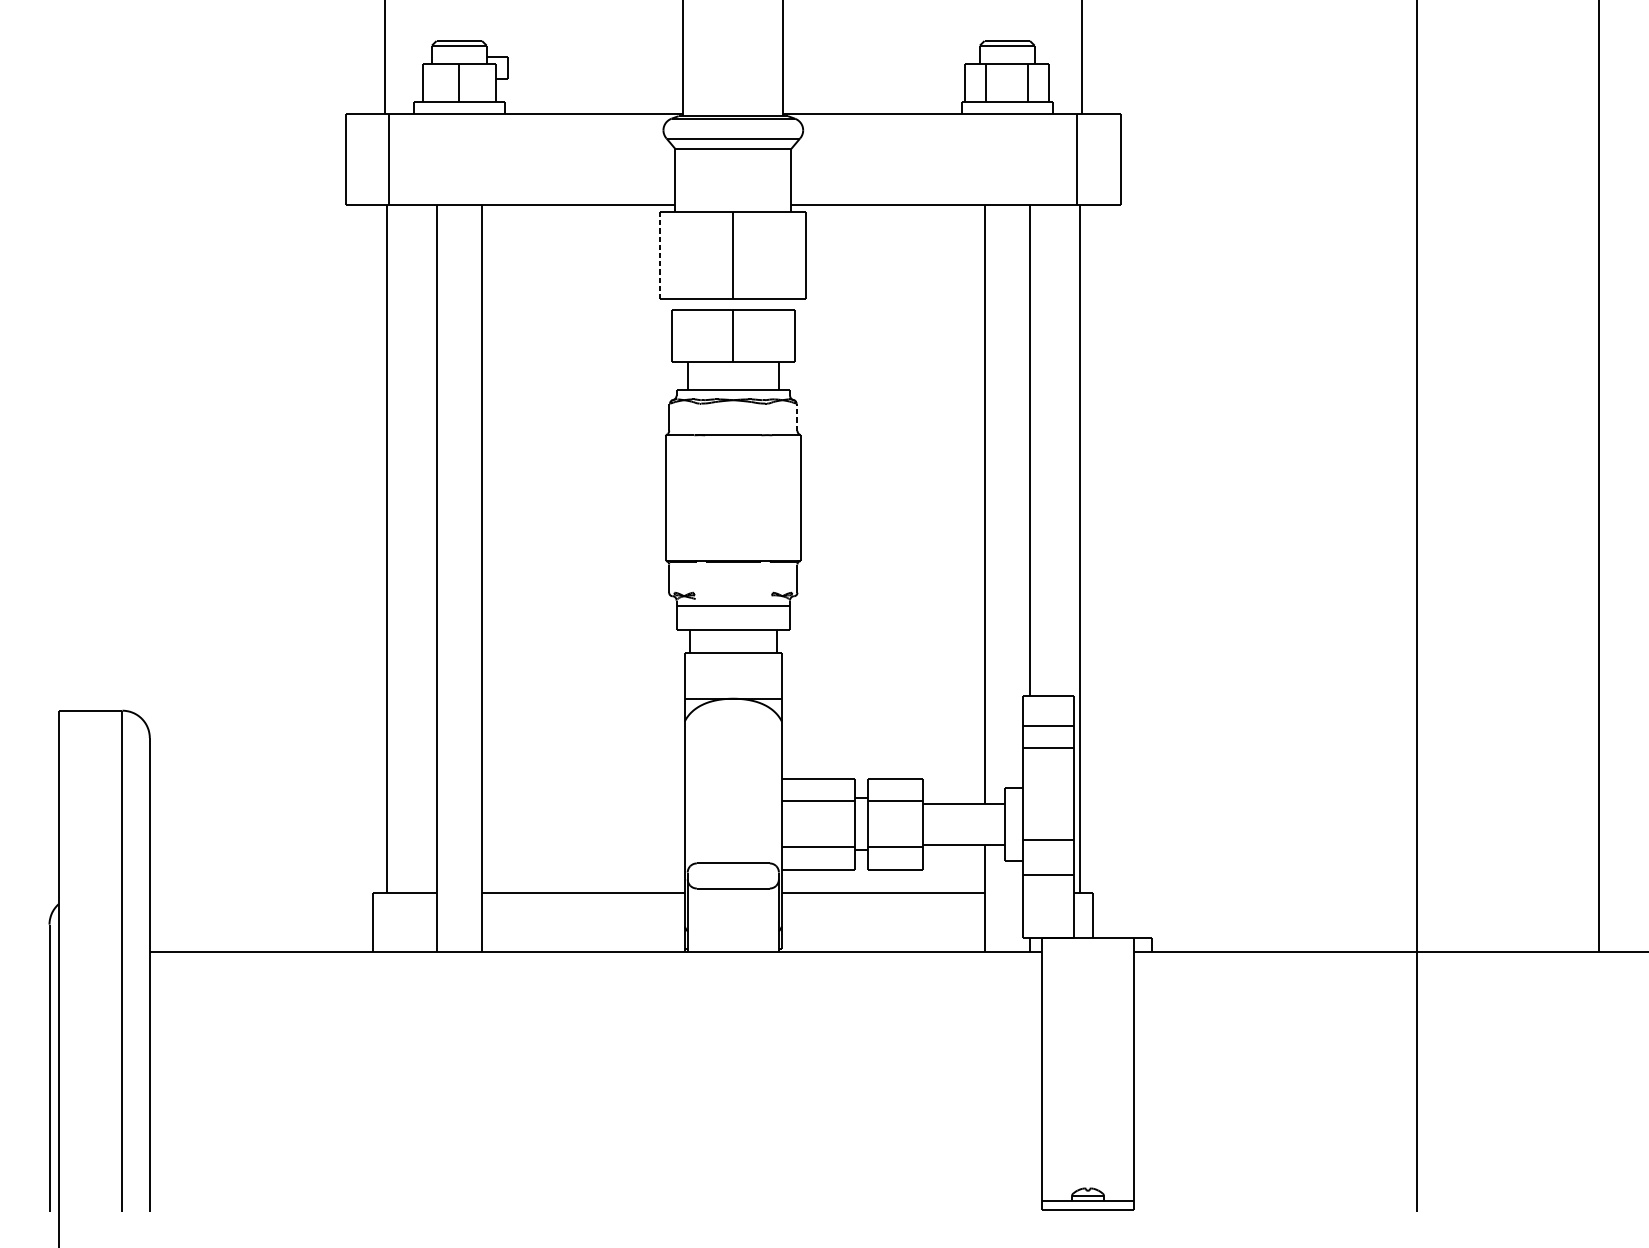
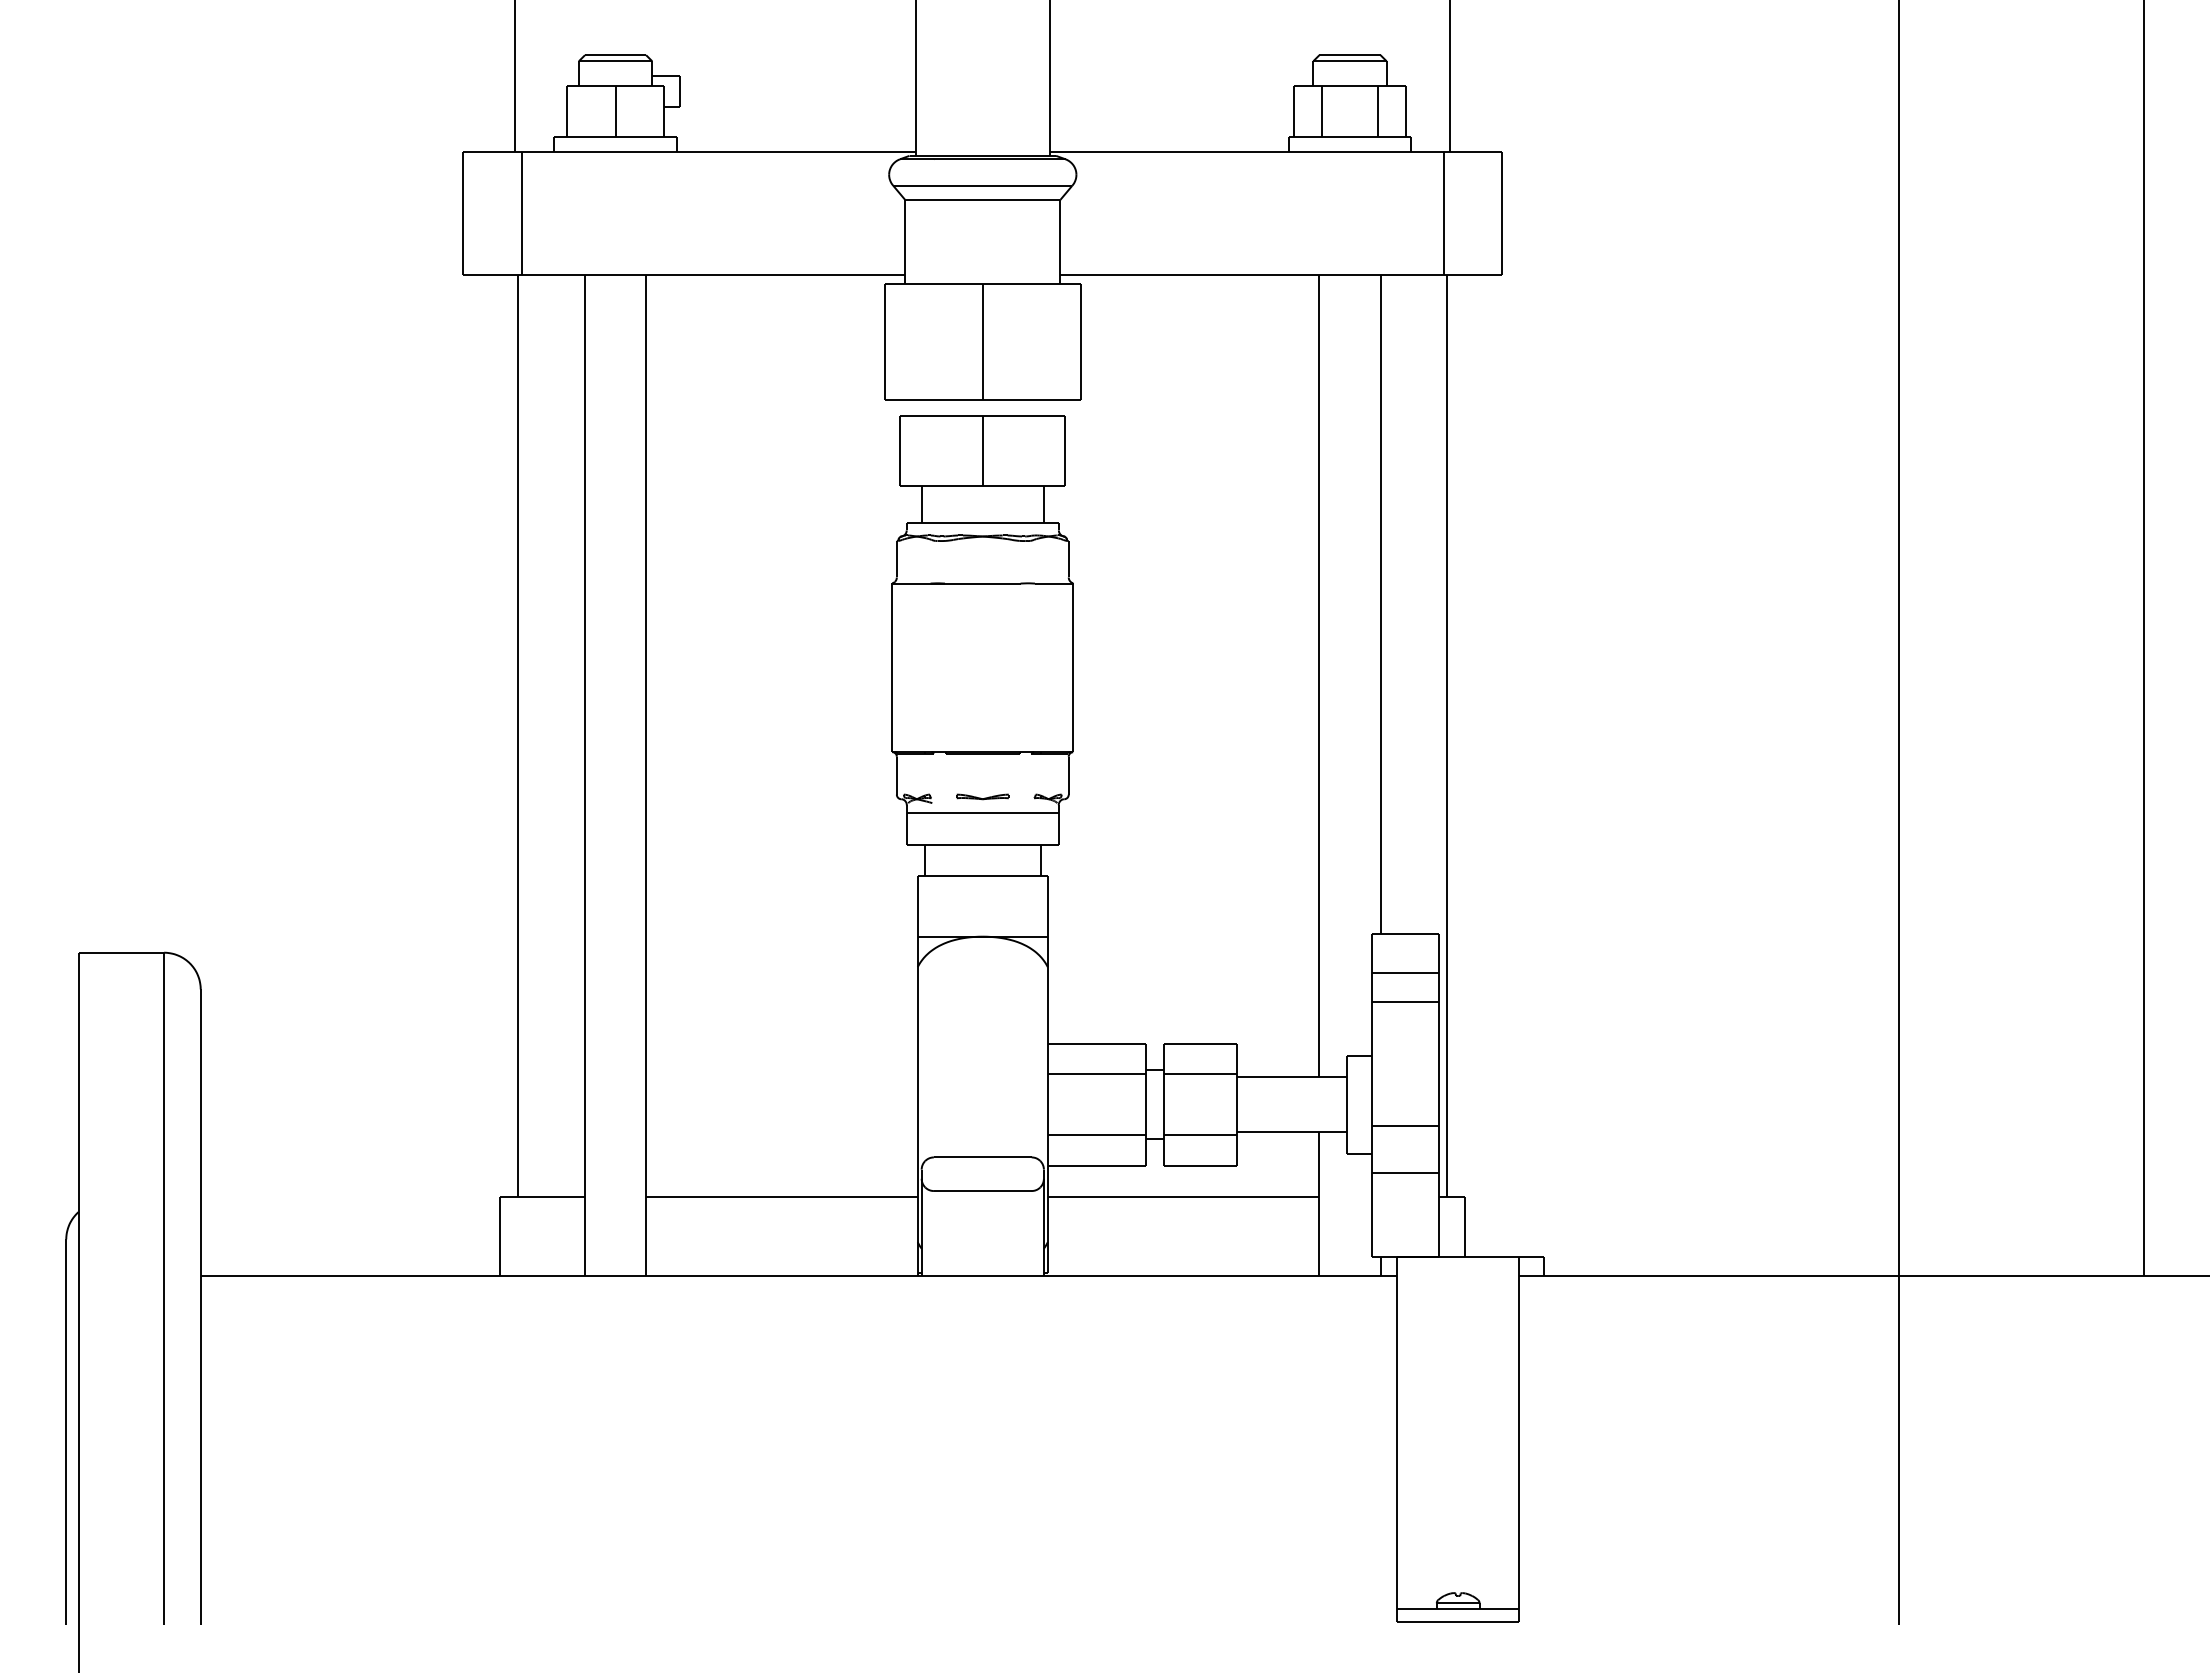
line: (660, 255) -> (885, 342), dashed -> solid
line: (797, 416) -> (1068, 558), dashed -> solid
part: (733, 594) -> (982, 796), added

